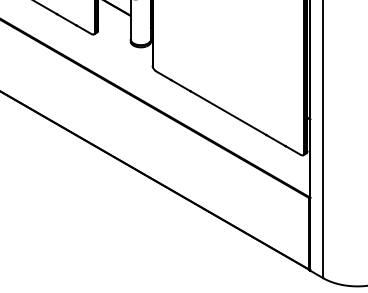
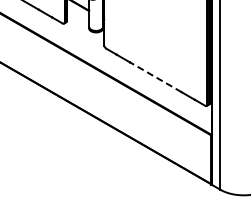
line: (228, 113) -> (155, 77), solid -> dashed

